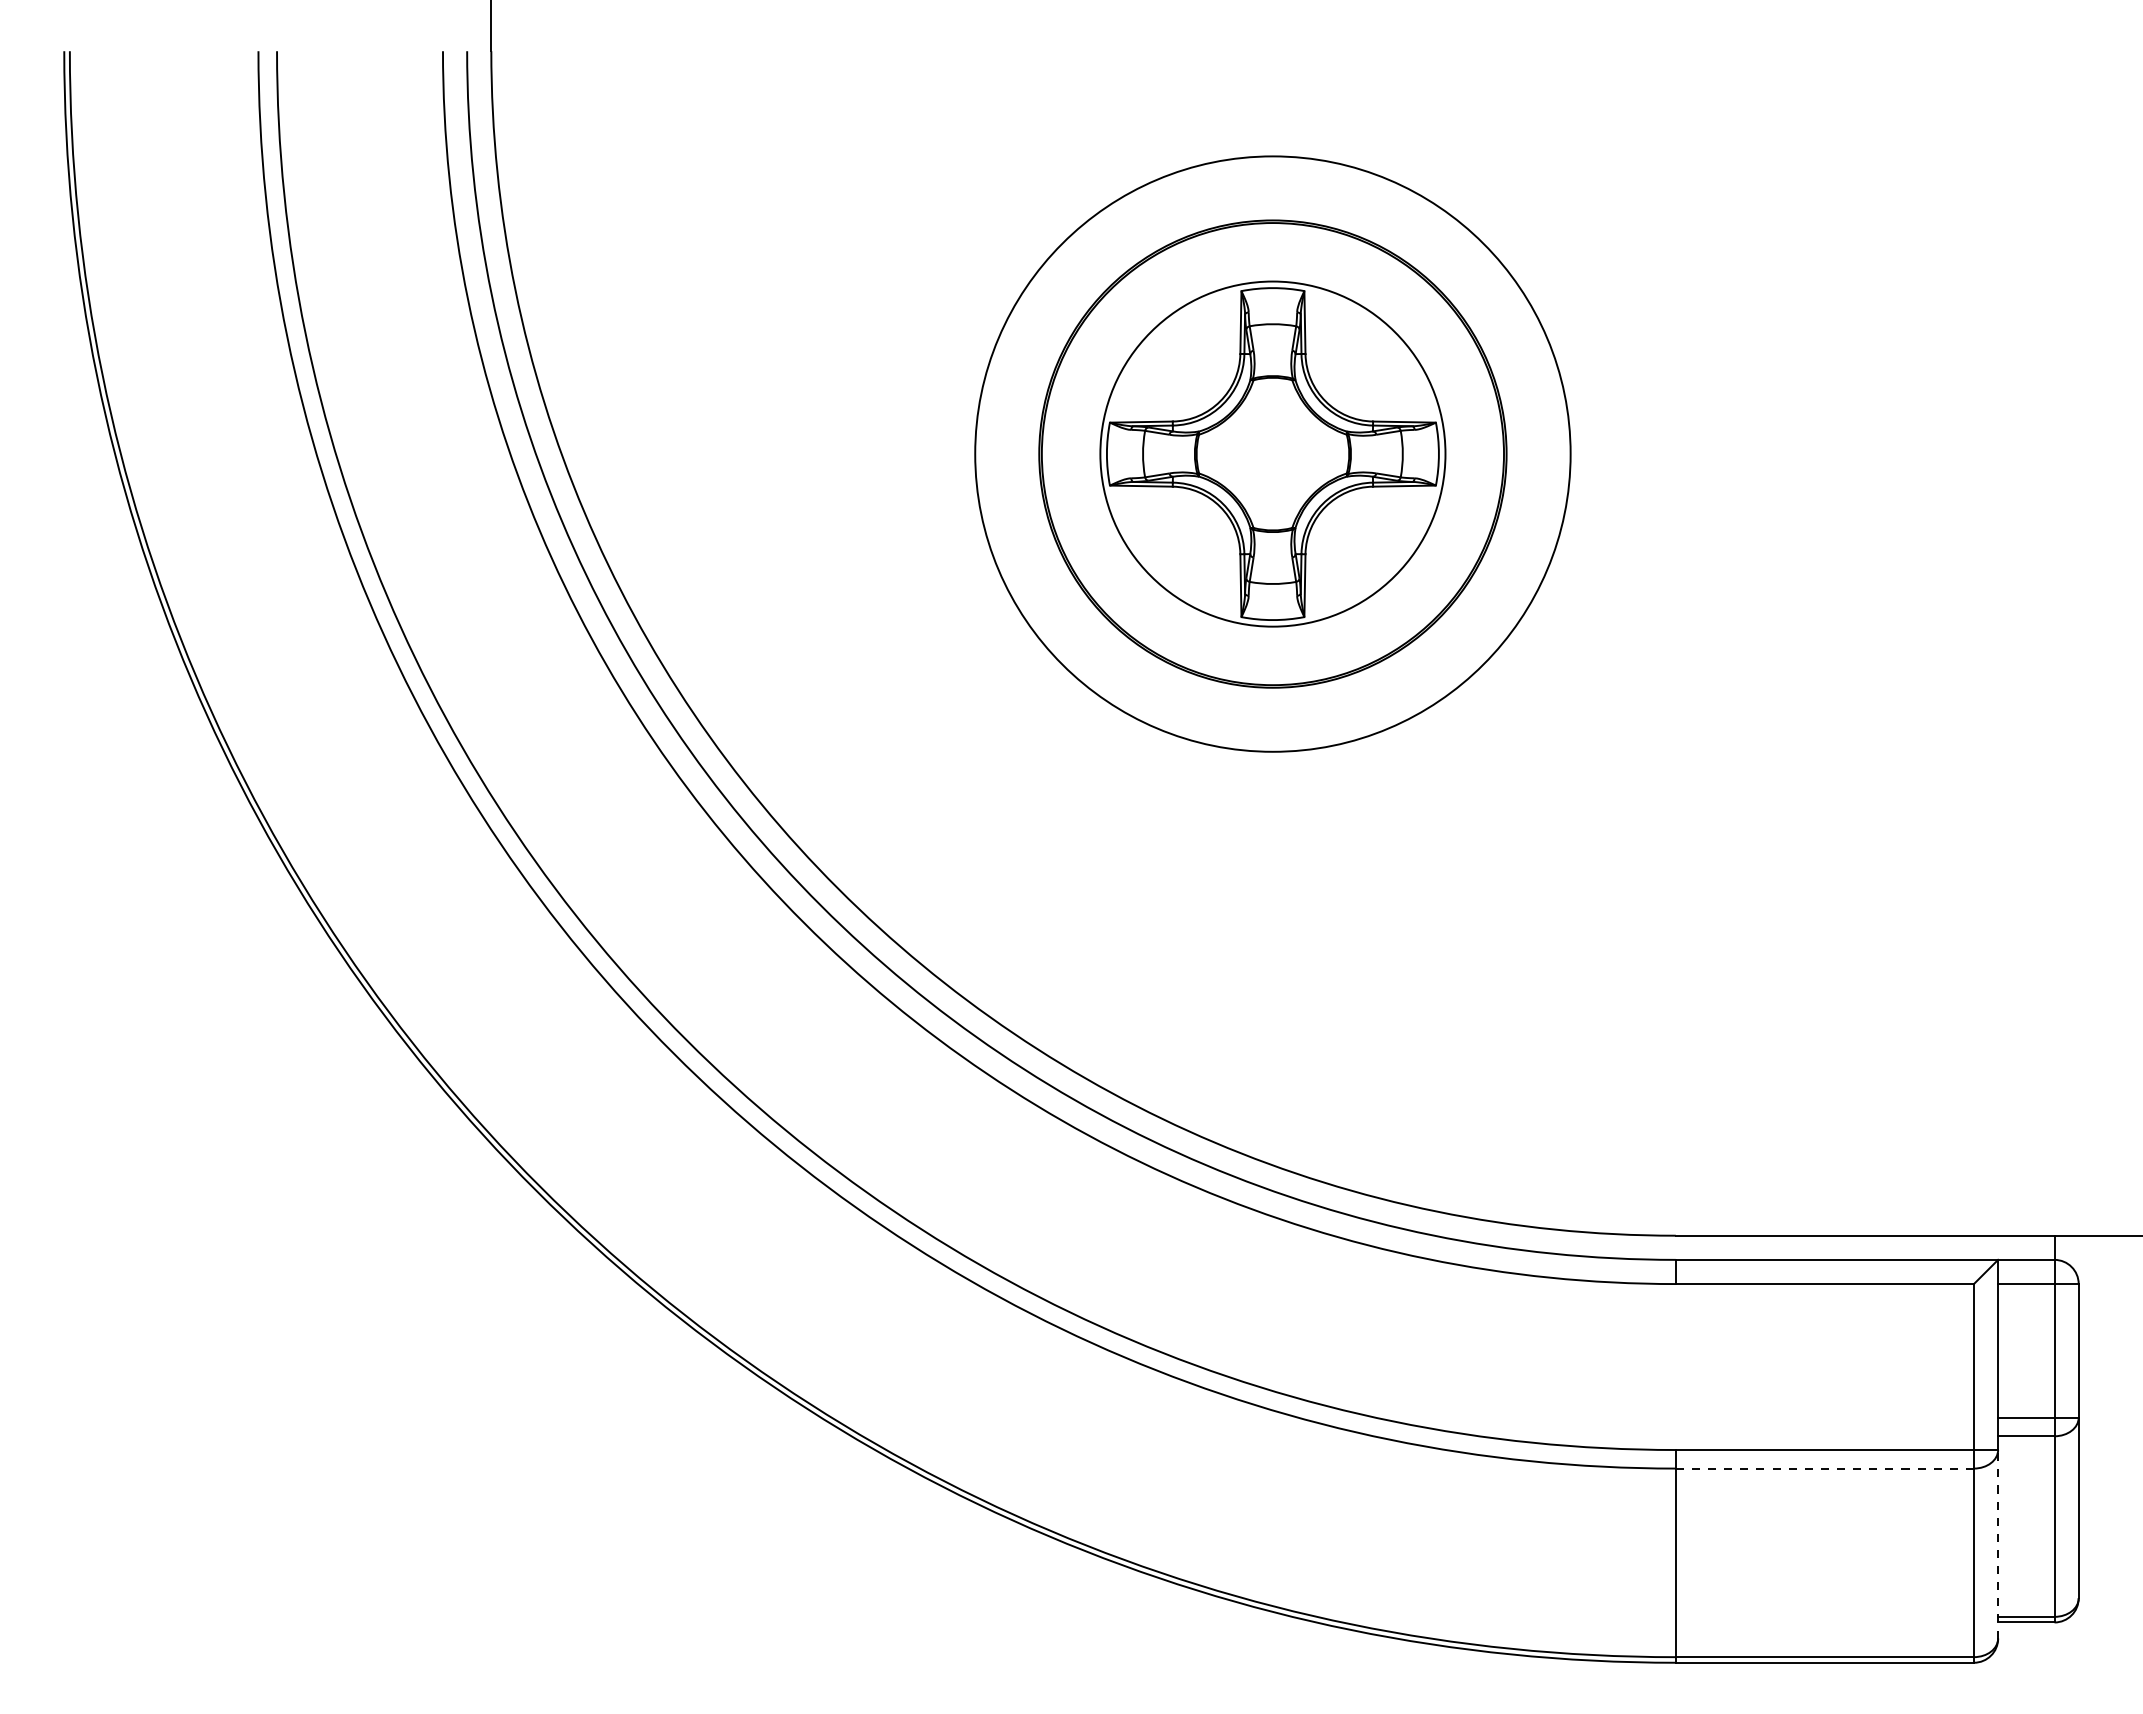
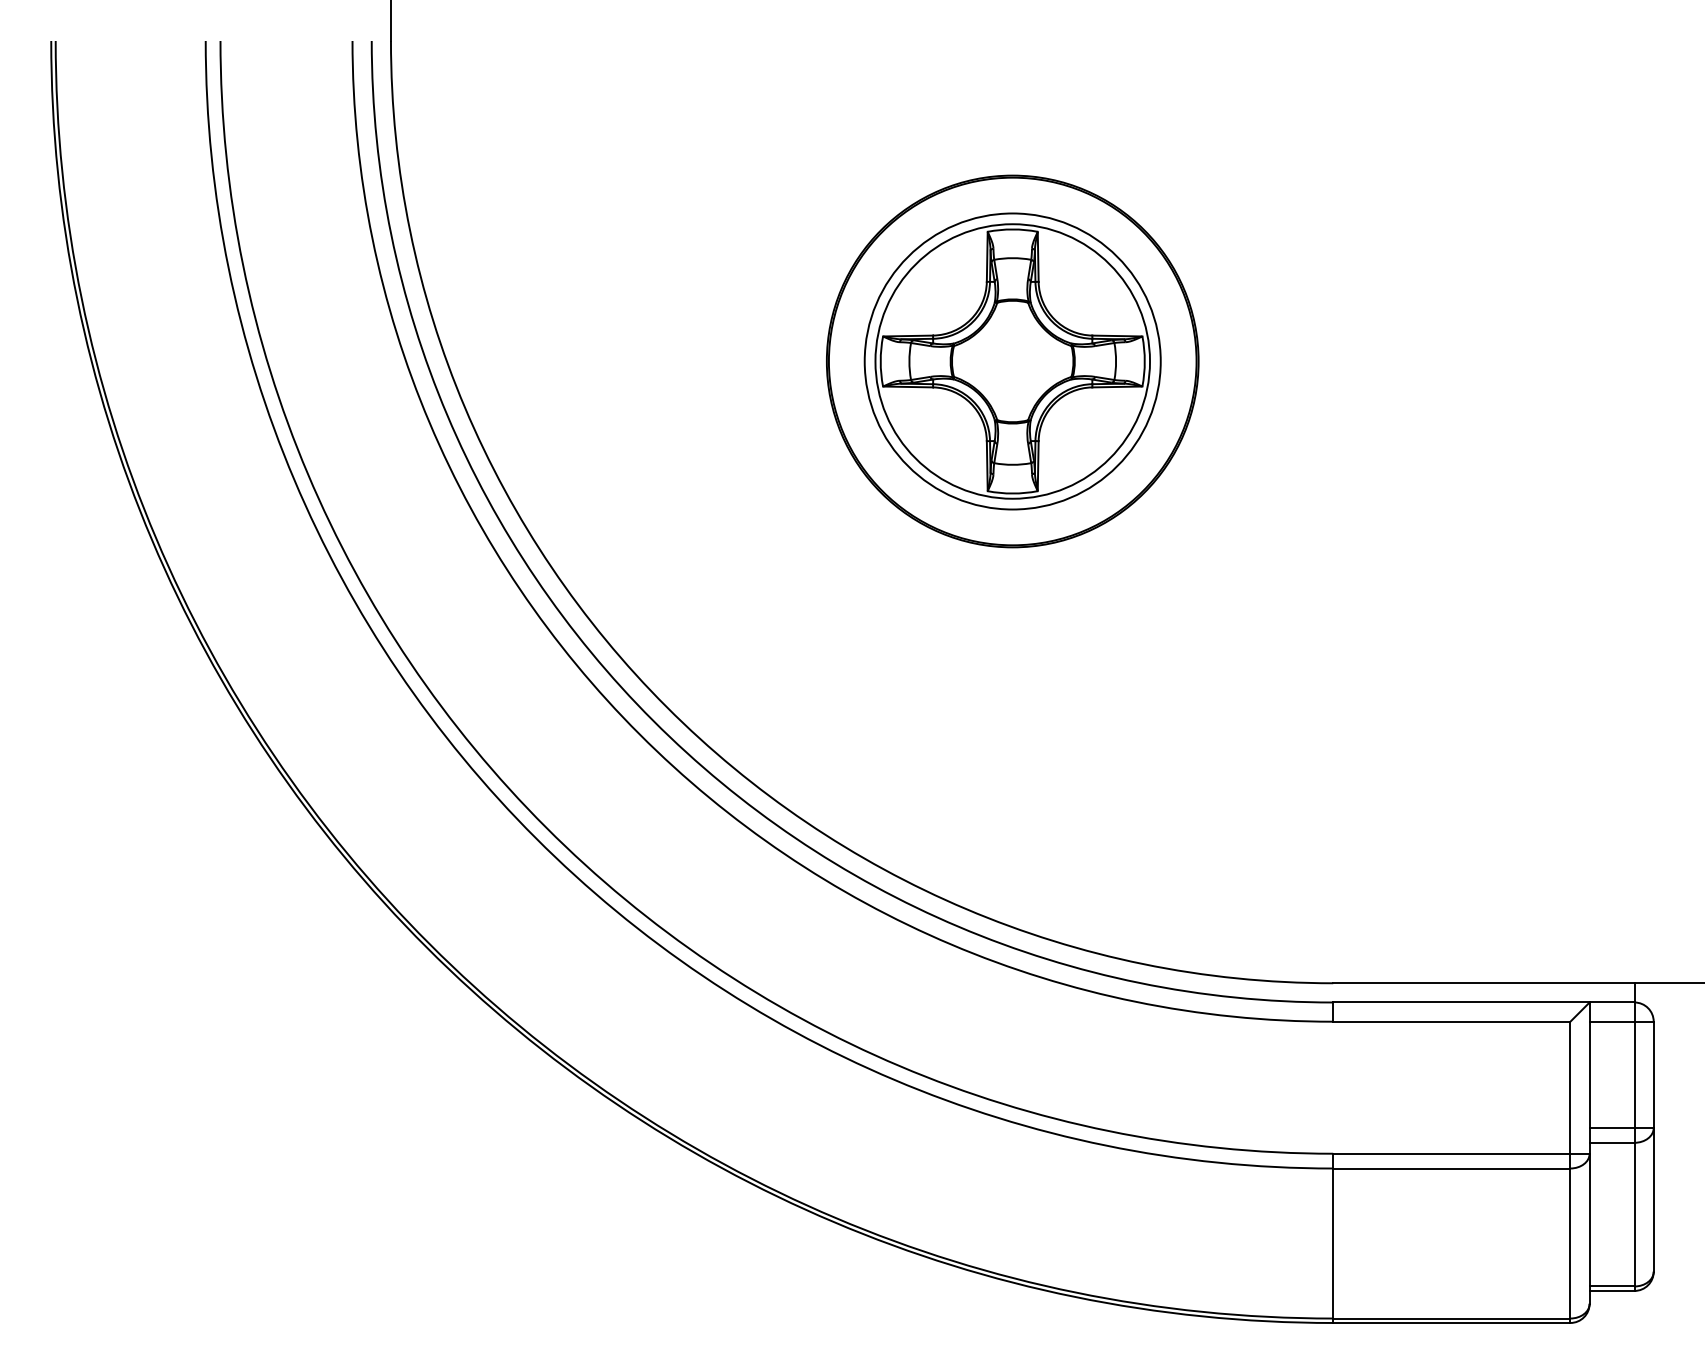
circle: (1272, 454) -> (1012, 361), size x0.62
line: (1825, 1468) -> (1452, 1168), dashed -> solid
line: (1998, 1543) -> (1589, 1228), dashed -> solid

